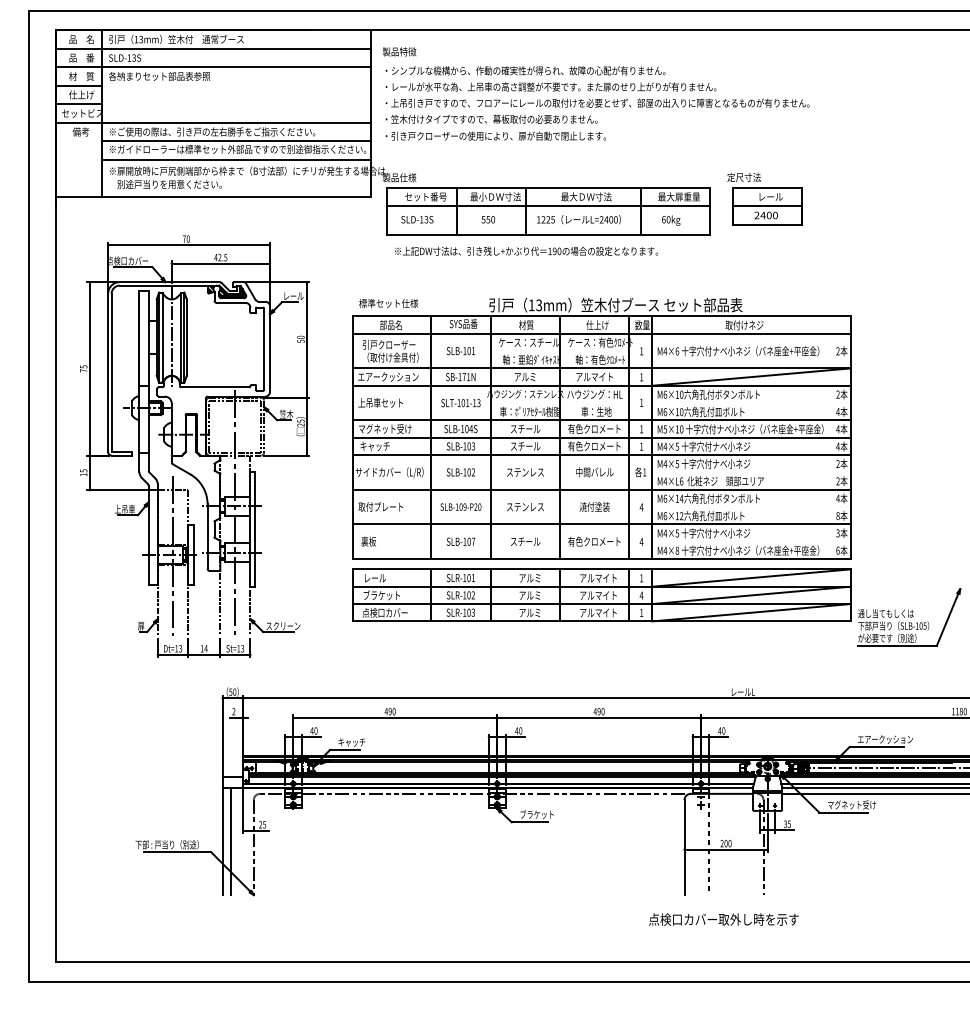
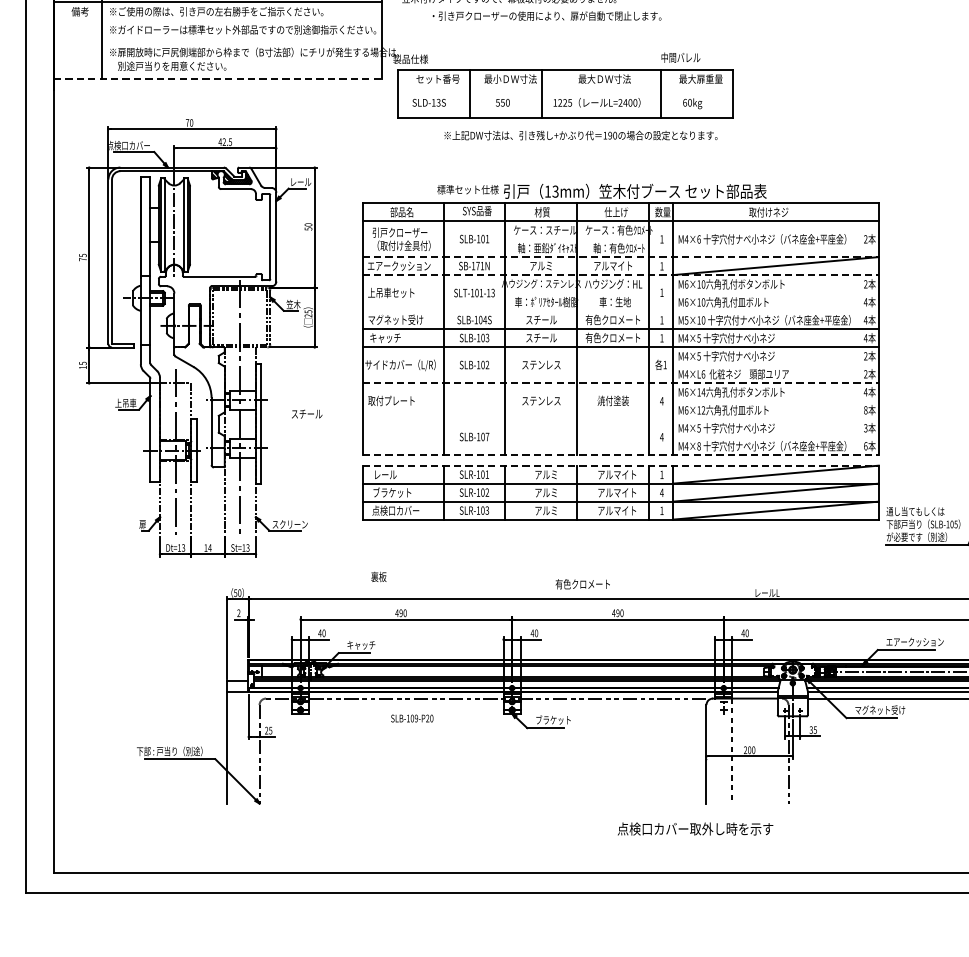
text: (495, 135) -> (546, 15), moved
line: (236, 141) -> (241, 21), removed
line: (236, 159) -> (241, 40), removed
line: (213, 196) -> (217, 78), solid -> dashed
part: (764, 198) -> (789, 80), removed
line: (548, 206) -> (565, 89), removed
text: (526, 250) -> (580, 134), moved
text: (388, 303) -> (467, 189), moved
line: (601, 368) -> (620, 257), solid -> dashed
line: (601, 385) -> (620, 274), solid -> dashed
line: (601, 420) -> (620, 311), removed
text: (594, 472) -> (680, 57), moved
line: (601, 489) -> (620, 382), solid -> dashed
text: (460, 506) -> (411, 717), moved
line: (601, 524) -> (620, 419), removed
text: (368, 541) -> (378, 576), moved
text: (525, 541) -> (306, 413), moved
text: (594, 541) -> (582, 584), moved
line: (601, 559) -> (620, 455), solid -> dashed
line: (601, 569) -> (620, 465), solid -> dashed
line: (230, 841) -> (235, 748), removed
text: (723, 919) -> (695, 828), moved

